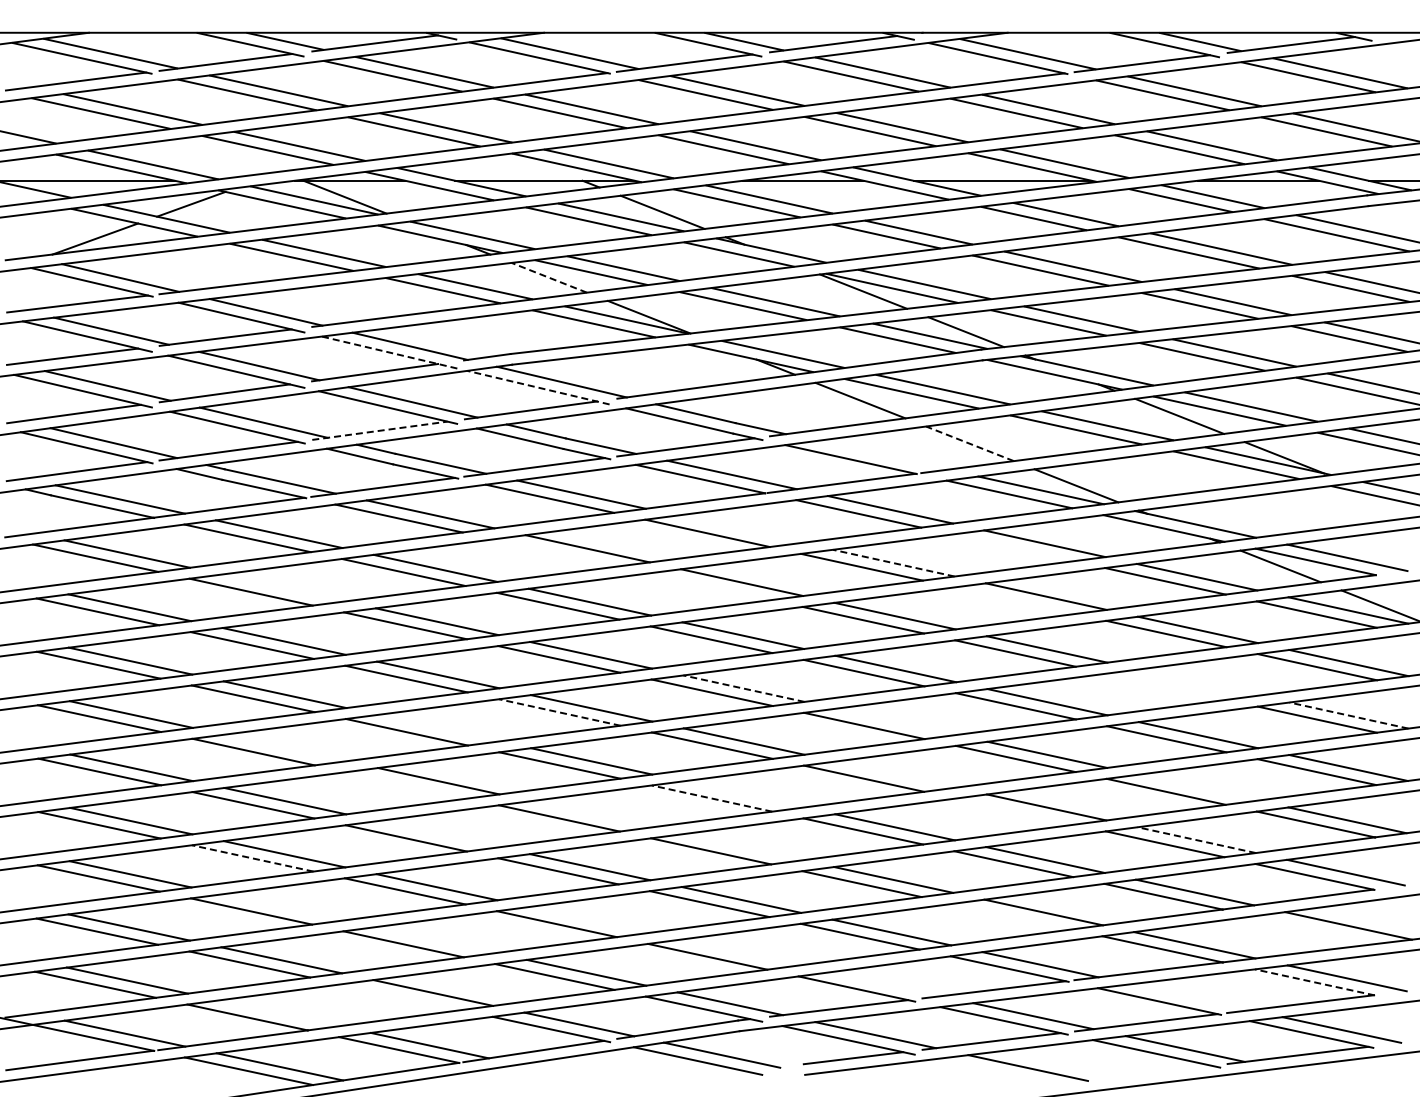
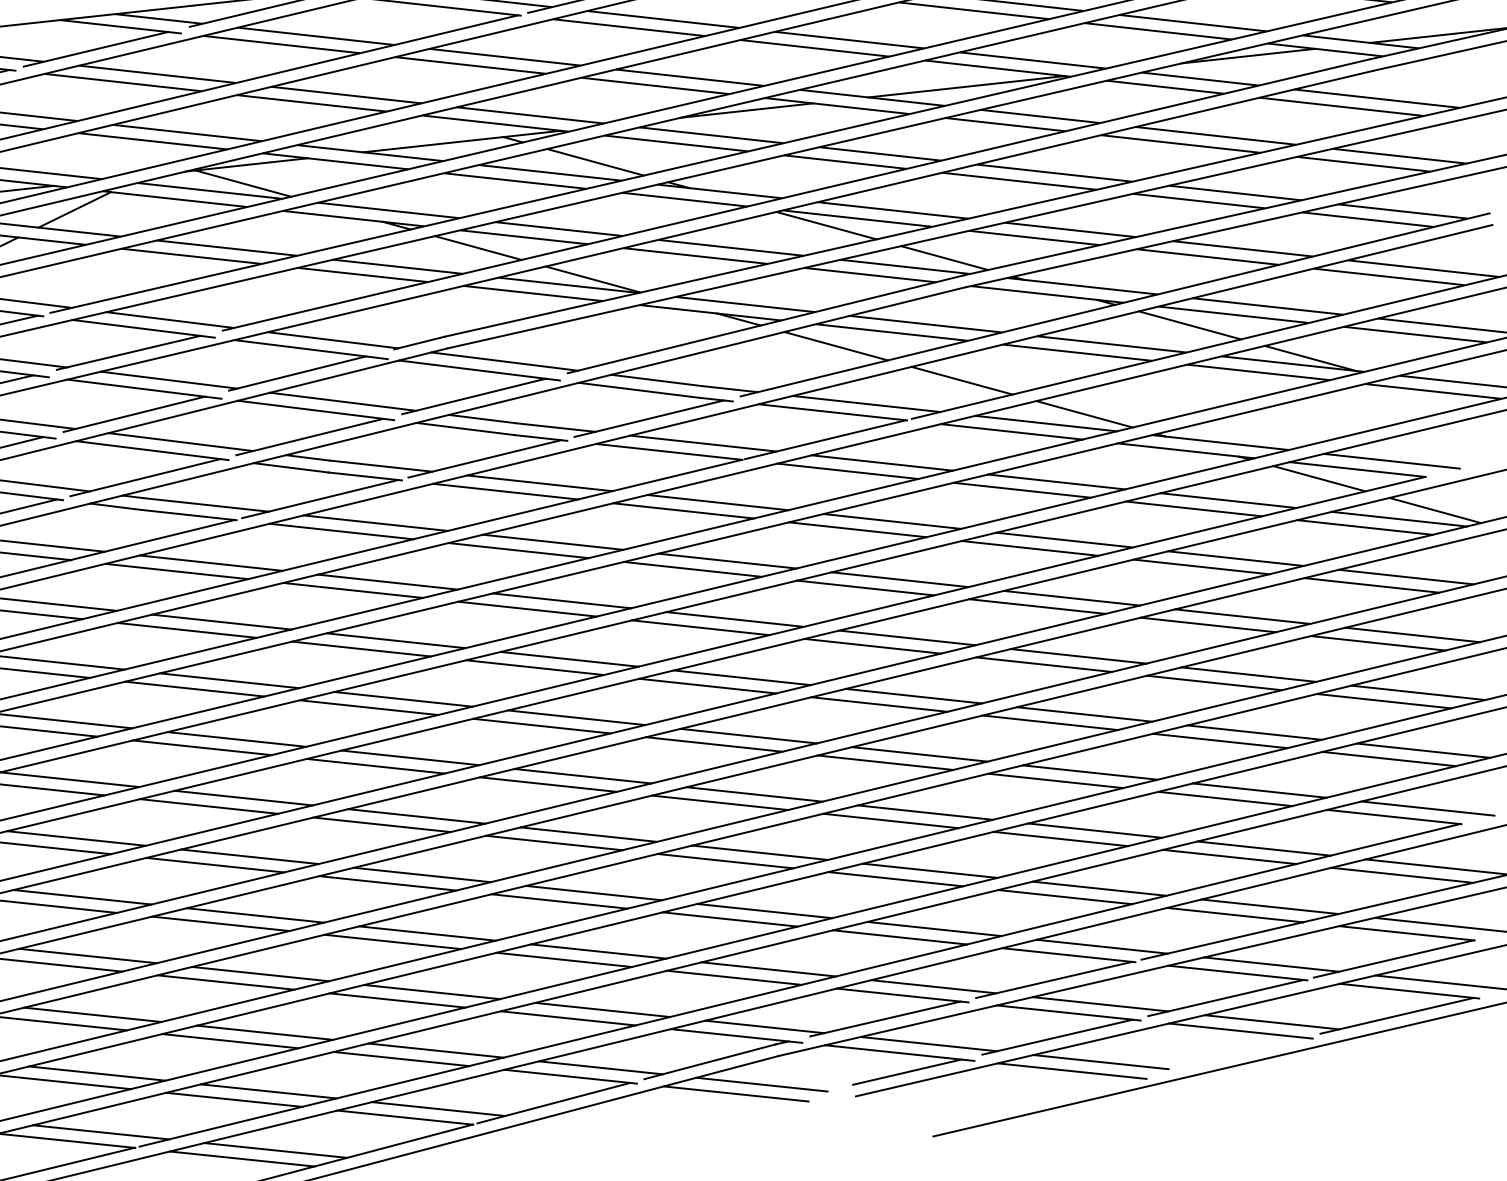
line: (549, 277) -> (478, 247), dashed -> solid
line: (389, 352) -> (311, 349), dashed -> solid
line: (537, 387) -> (478, 370), dashed -> solid
line: (380, 430) -> (310, 436), dashed -> solid
line: (969, 443) -> (961, 380), dashed -> solid
line: (881, 454) -> (865, 403), added
line: (739, 528) -> (718, 501), added
line: (1012, 547) -> (1021, 489), added
line: (555, 552) -> (518, 550), added
line: (893, 563) -> (892, 521), dashed -> solid
line: (710, 586) -> (693, 569), added
line: (282, 587) -> (221, 621), added
line: (1014, 600) -> (1029, 548), added
line: (1198, 682) -> (1242, 616), added
line: (1166, 686) -> (1207, 624), added
line: (743, 688) -> (741, 677), dashed -> solid
line: (559, 712) -> (541, 726), dashed -> solid
line: (1349, 715) -> (1413, 634), dashed -> solid
line: (895, 721) -> (913, 695), added
line: (438, 727) -> (410, 757), added
line: (285, 747) -> (243, 797), added
line: (895, 774) -> (919, 754), added
line: (406, 785) -> (381, 825), added
line: (1197, 787) -> (1254, 732), added
line: (743, 794) -> (754, 794), added
line: (712, 798) -> (720, 802), dashed -> solid
line: (1014, 811) -> (1055, 780), added
line: (590, 814) -> (588, 834), added
line: (437, 834) -> (421, 875), added
line: (1196, 840) -> (1259, 791), dashed -> solid
line: (742, 847) -> (759, 853), added
line: (252, 858) -> (220, 923), dashed -> solid
line: (282, 907) -> (259, 974), added
line: (1011, 916) -> (1064, 896), added
line: (588, 920) -> (598, 952), added
line: (1316, 929) -> (1402, 874), added
line: (435, 940) -> (432, 992), added
line: (739, 952) -> (768, 969), added
line: (1314, 982) -> (1406, 933), dashed -> solid
line: (885, 984) -> (933, 987), added
line: (401, 997) -> (401, 1059), added
line: (1190, 997) -> (1271, 964), added
line: (279, 1013) -> (268, 1091), added
line: (1001, 1073) -> (1072, 1071), added

